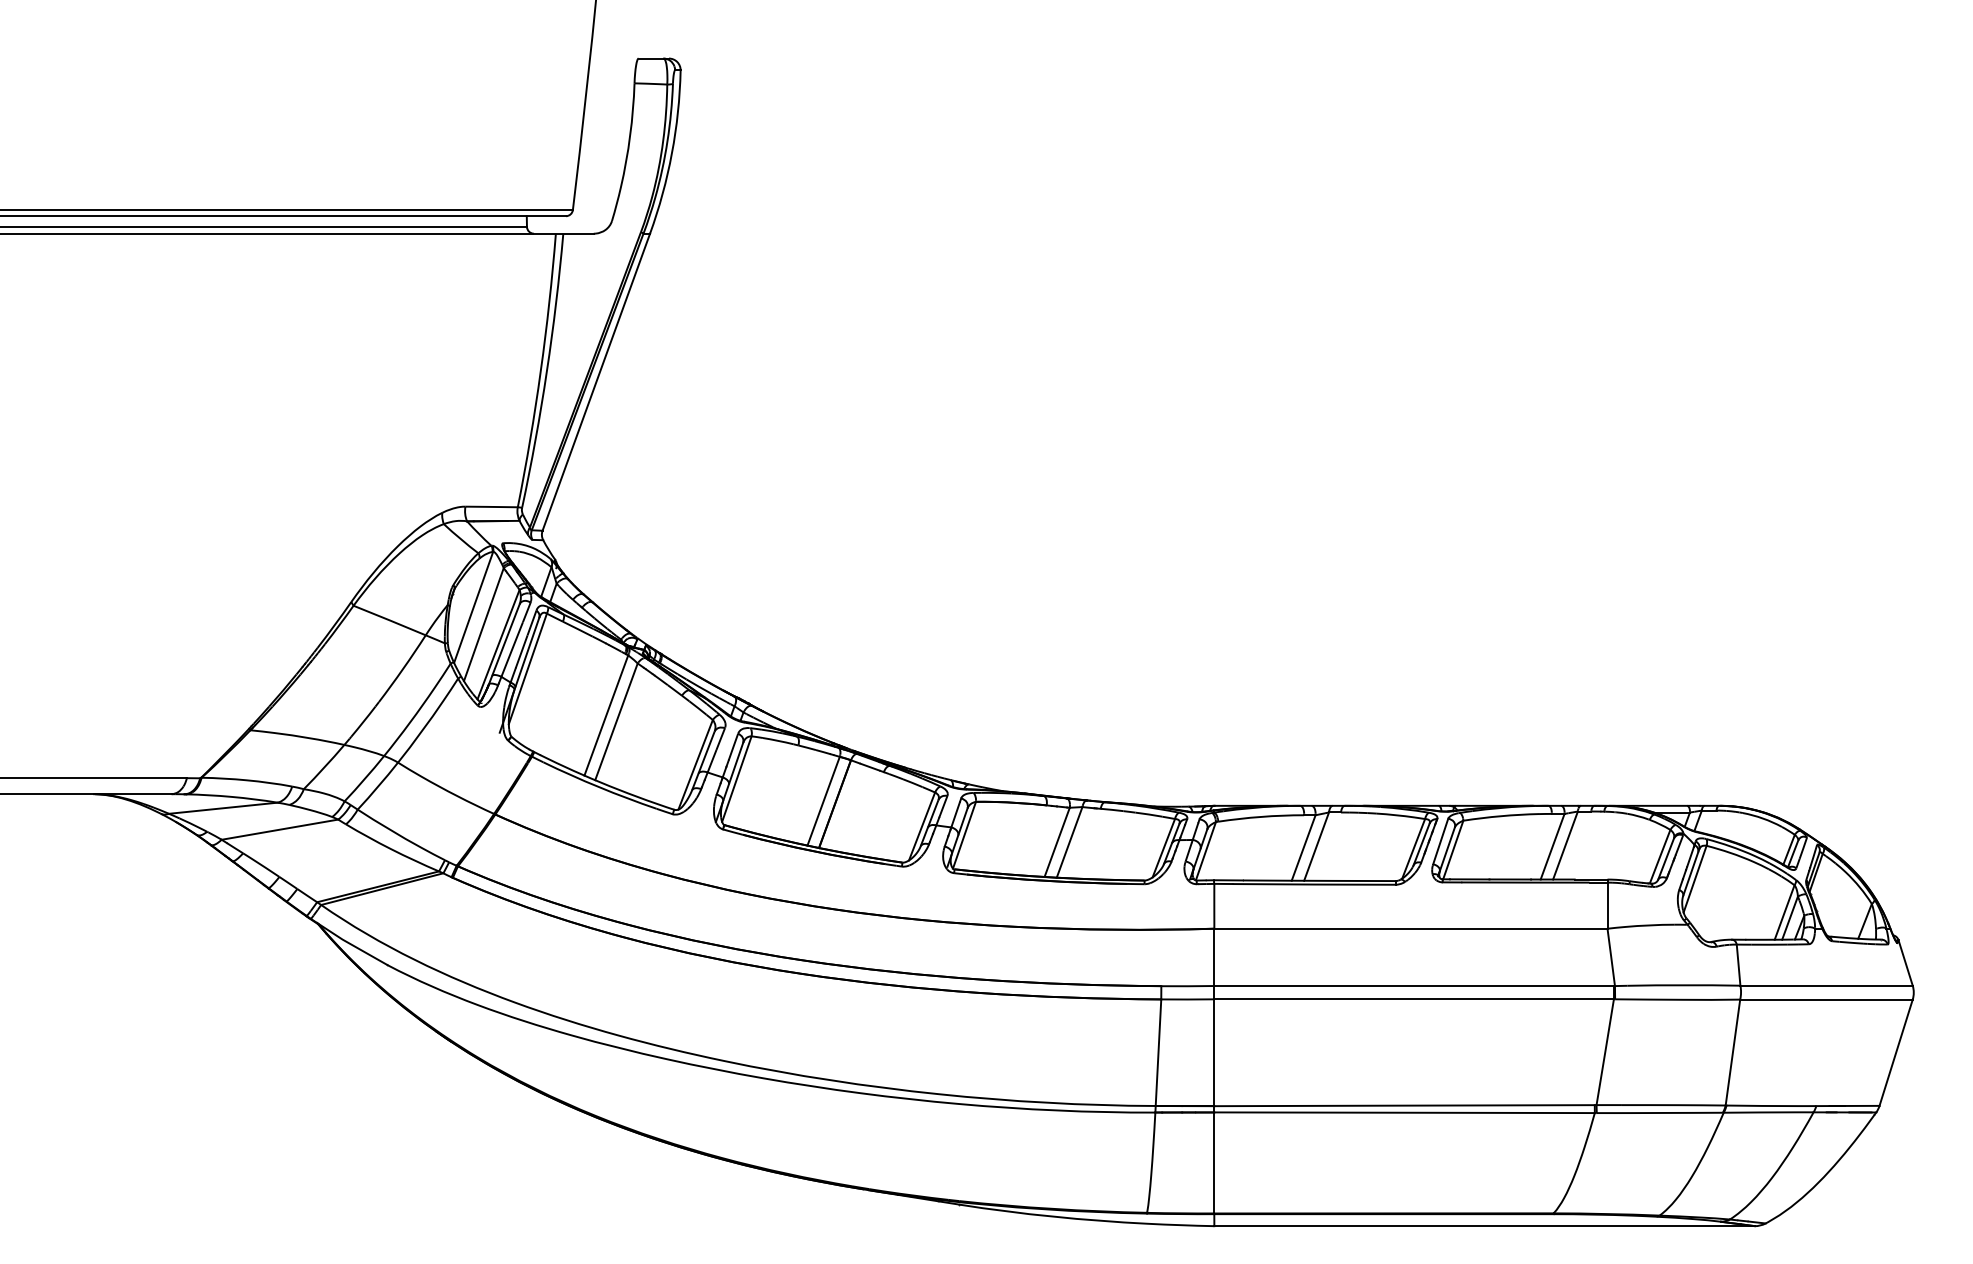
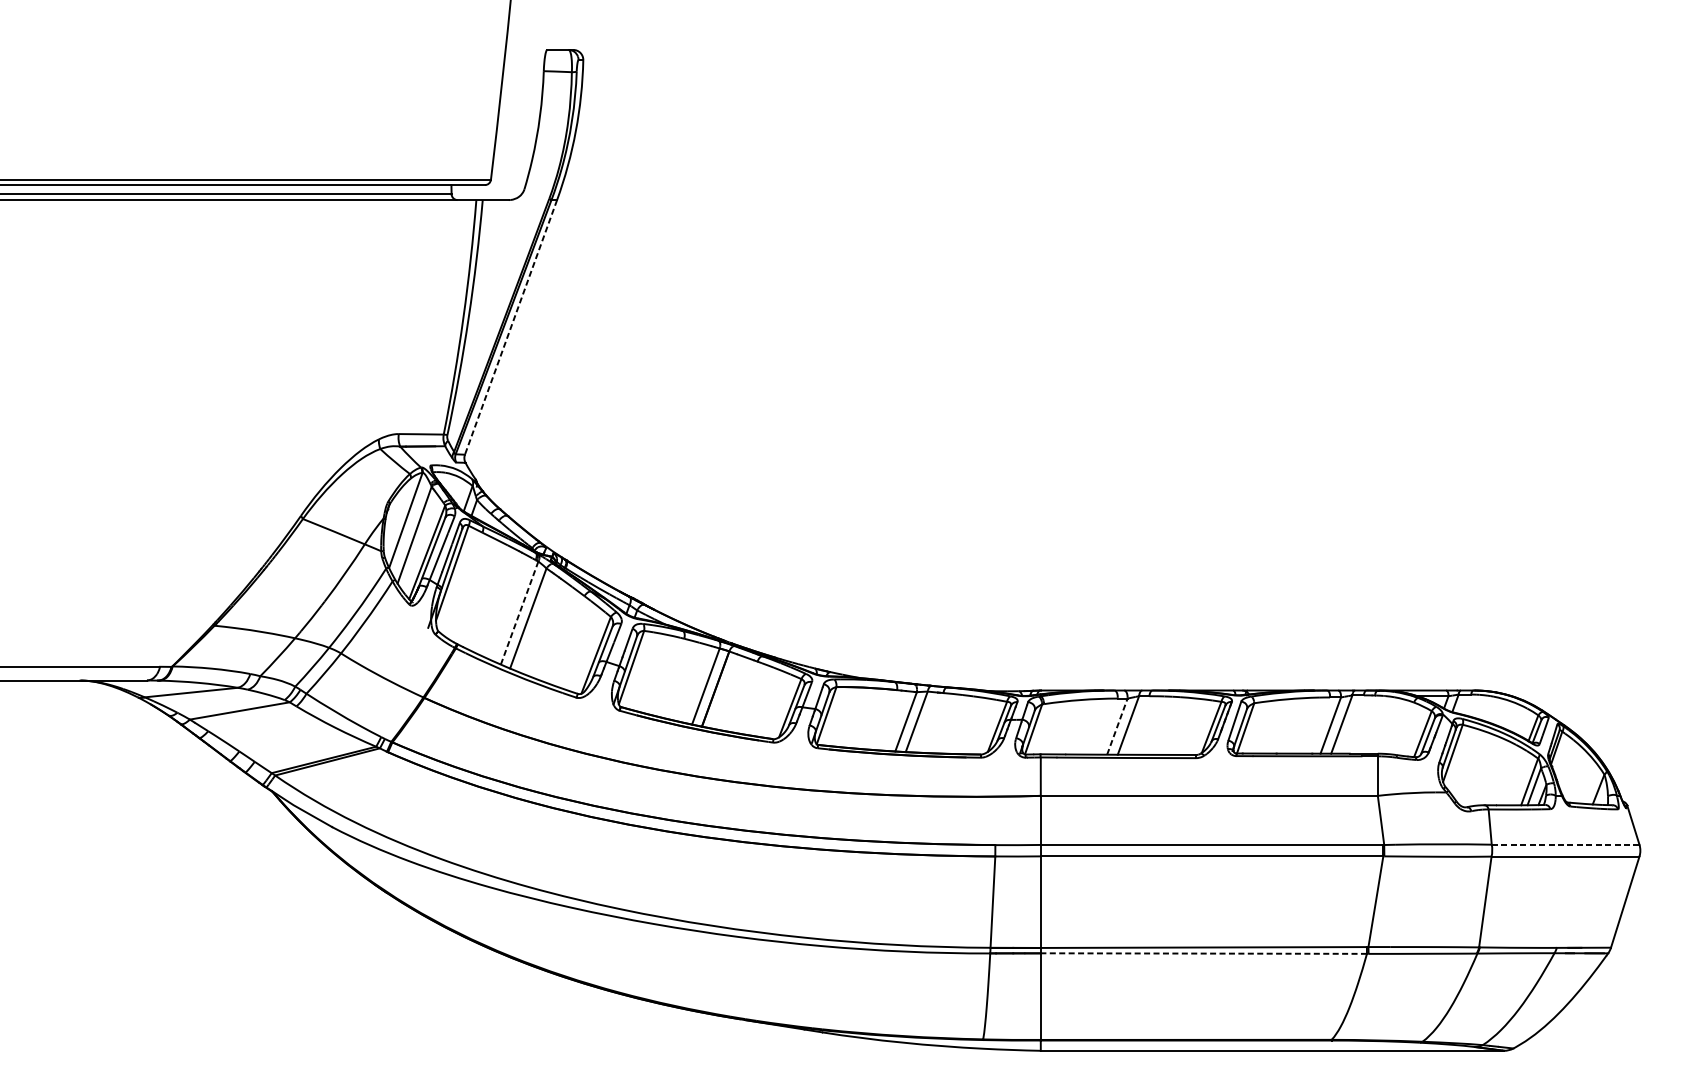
line: (596, 382) -> (511, 327), solid -> dashed
line: (606, 715) -> (519, 613), solid -> dashed
line: (1303, 848) -> (1117, 727), solid -> dashed
line: (1826, 985) -> (1565, 844), solid -> dashed
line: (1404, 1112) -> (1203, 953), solid -> dashed

